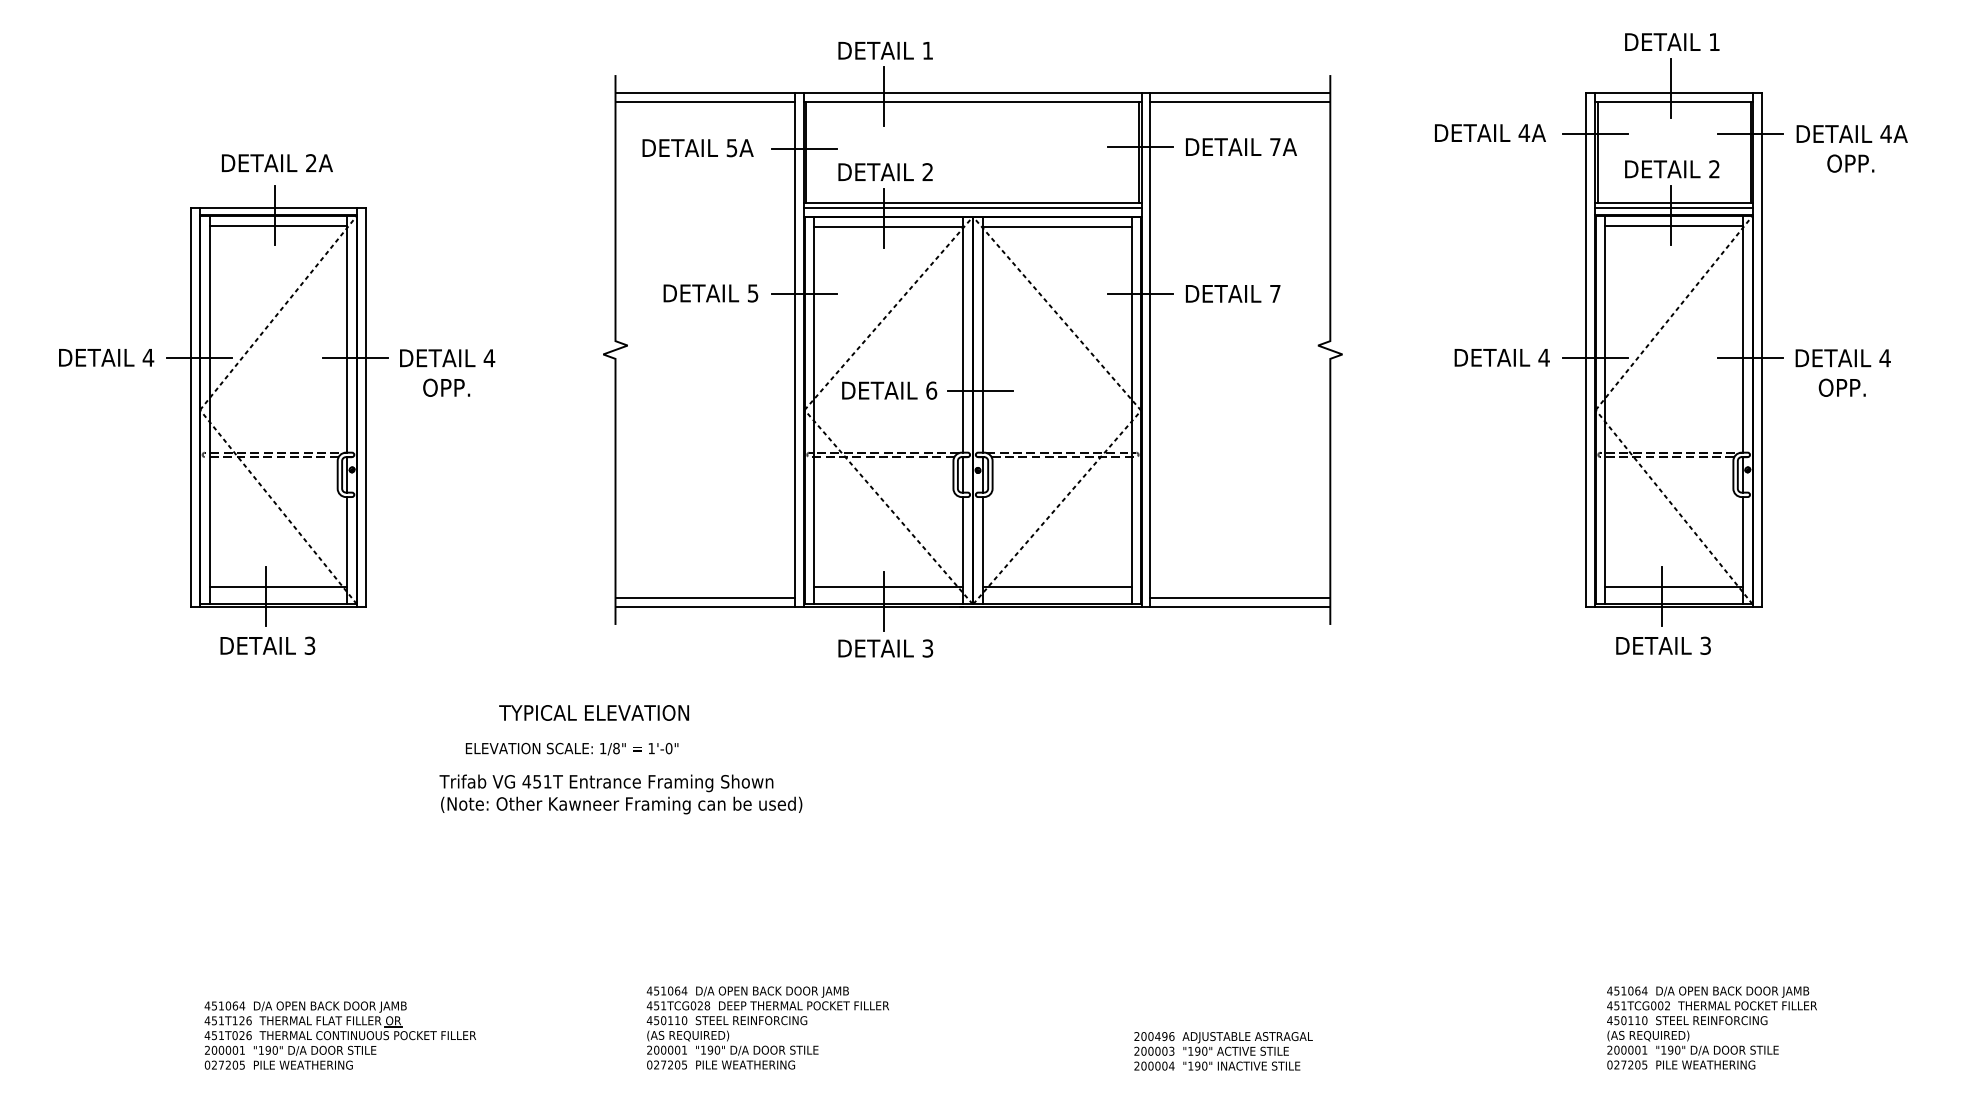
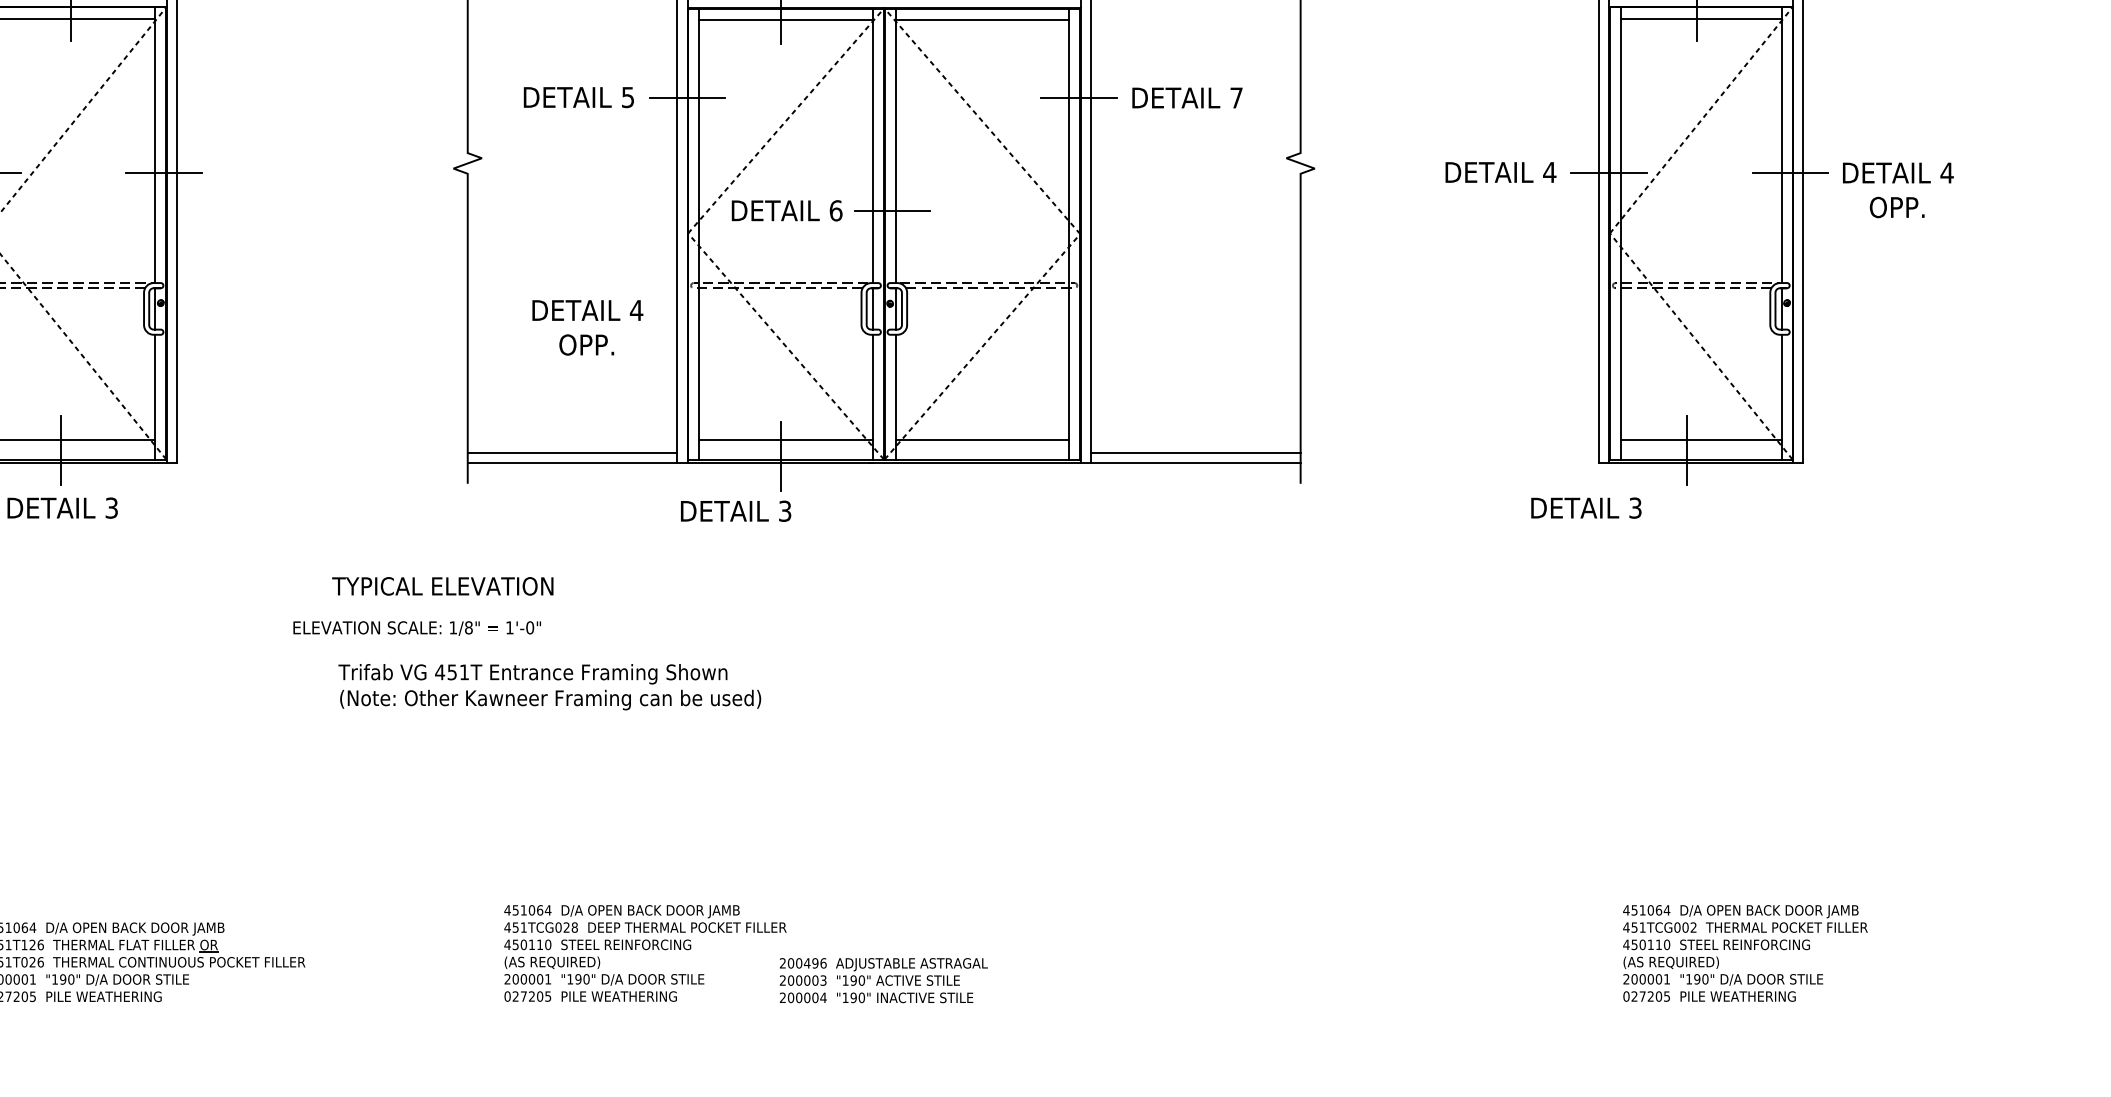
text: (447, 372) -> (587, 327), moved
text: (1663, 645) -> (1586, 507), moved
text: (885, 648) -> (735, 511), moved
text: (620, 794) -> (549, 687), moved
text: (1223, 1051) -> (883, 980), moved

